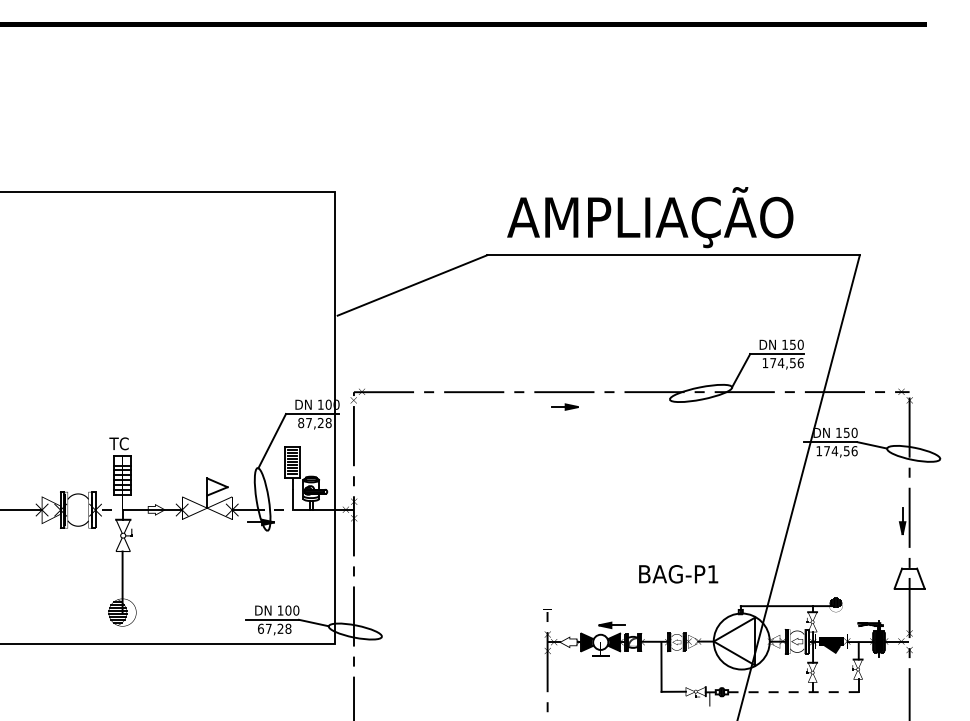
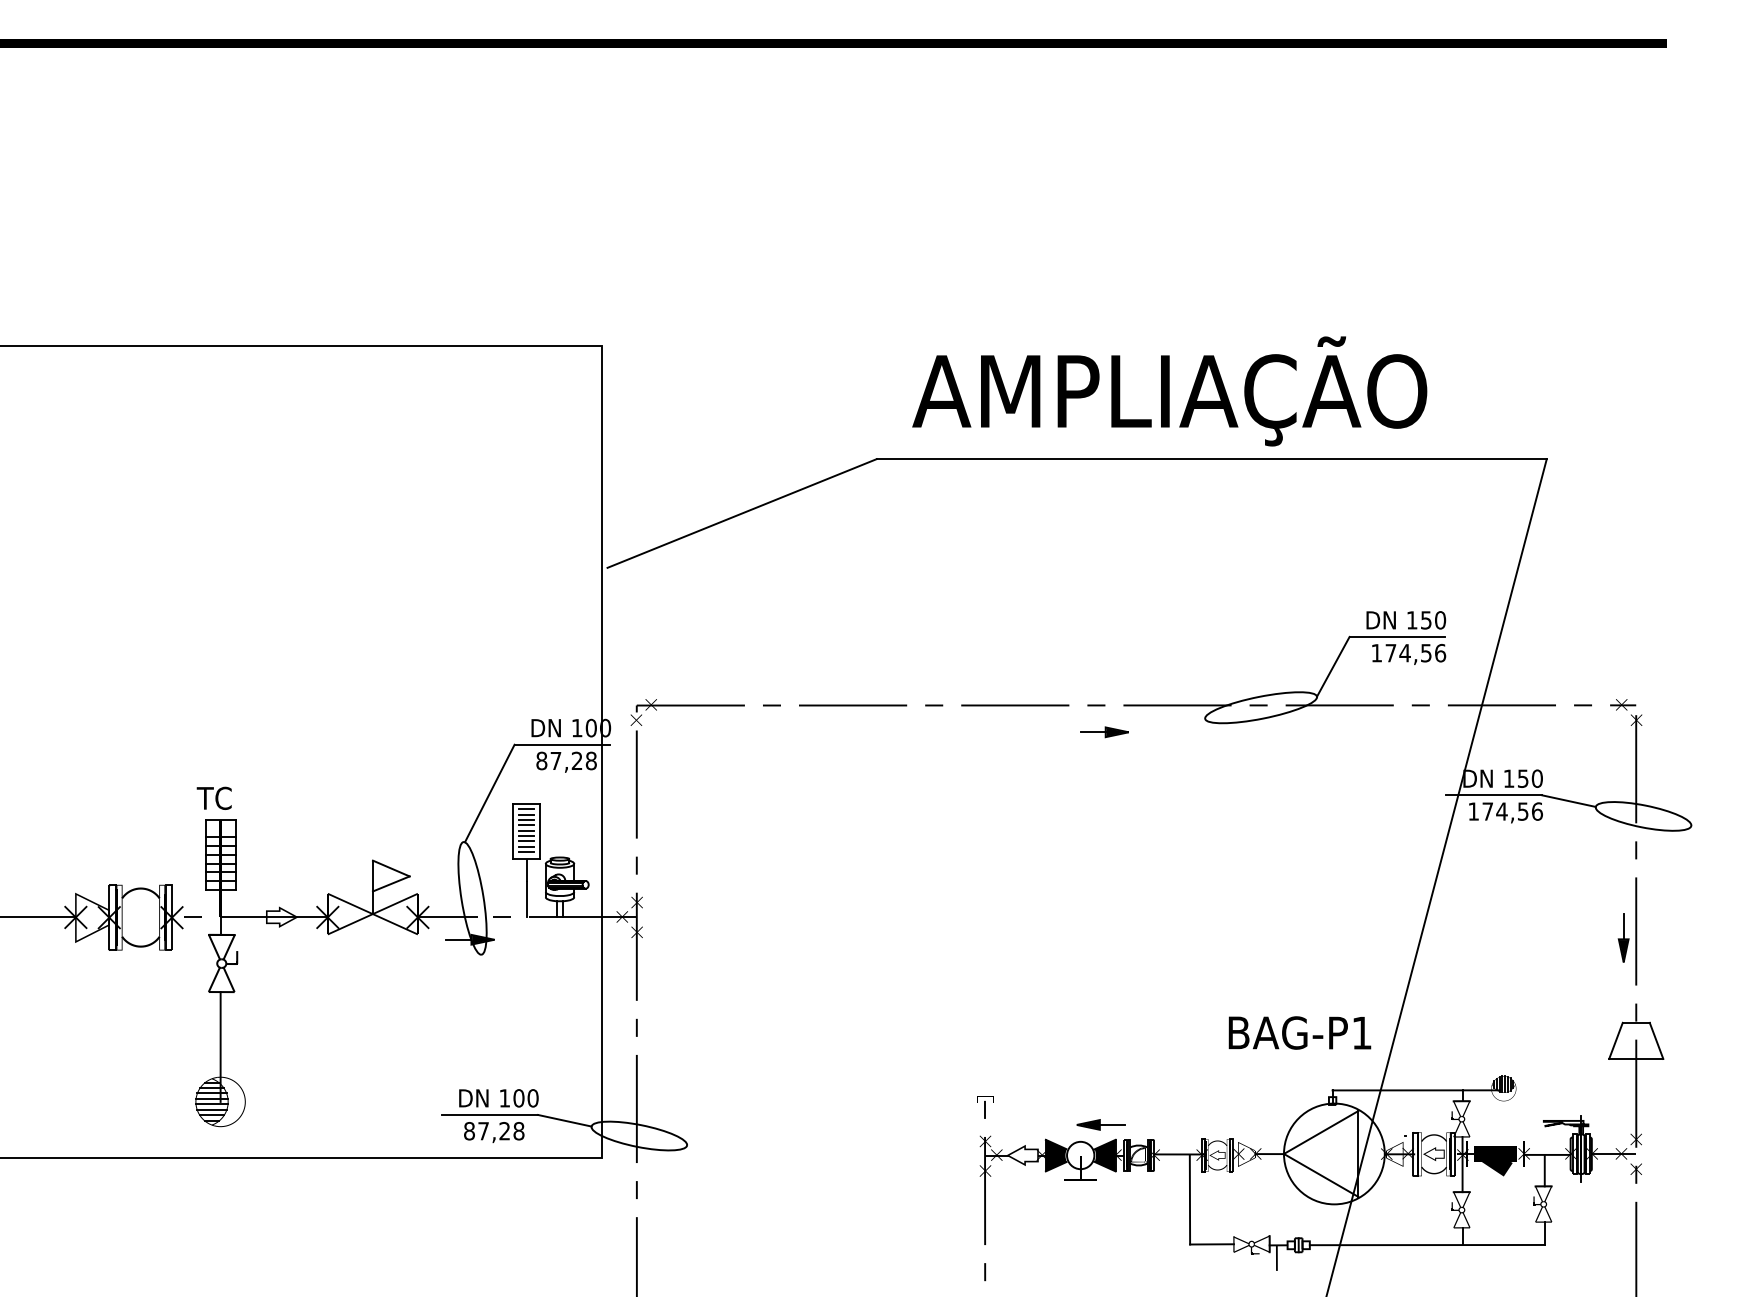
part: (564, 406) -> (1103, 731), moved
text: (678, 574) -> (1299, 1033), moved
text: (260, 628) -> (468, 1130), 67,28 -> 87,28
line: (792, 692) -> (1425, 1245), dashed -> solid

